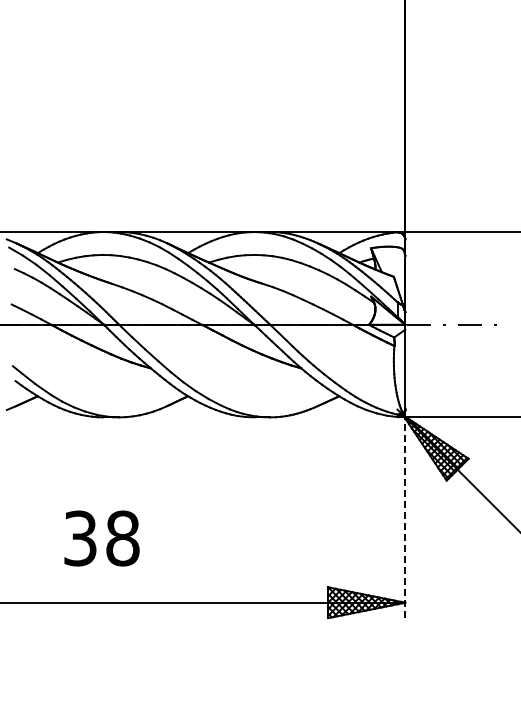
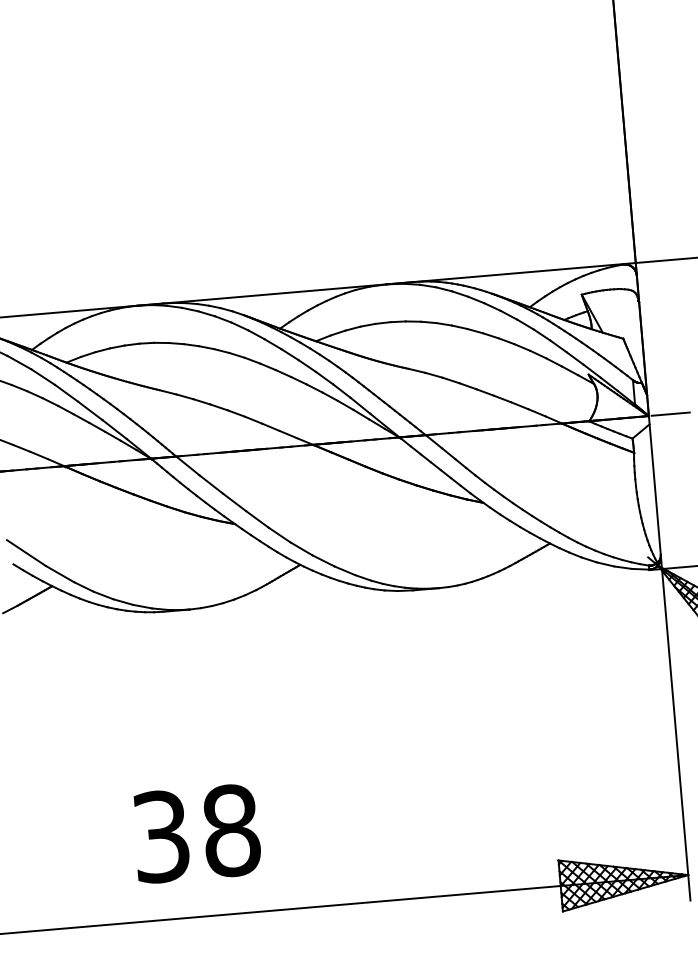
line: (405, 513) -> (675, 727), dashed -> solid
text: (101, 538) -> (196, 833), moved

